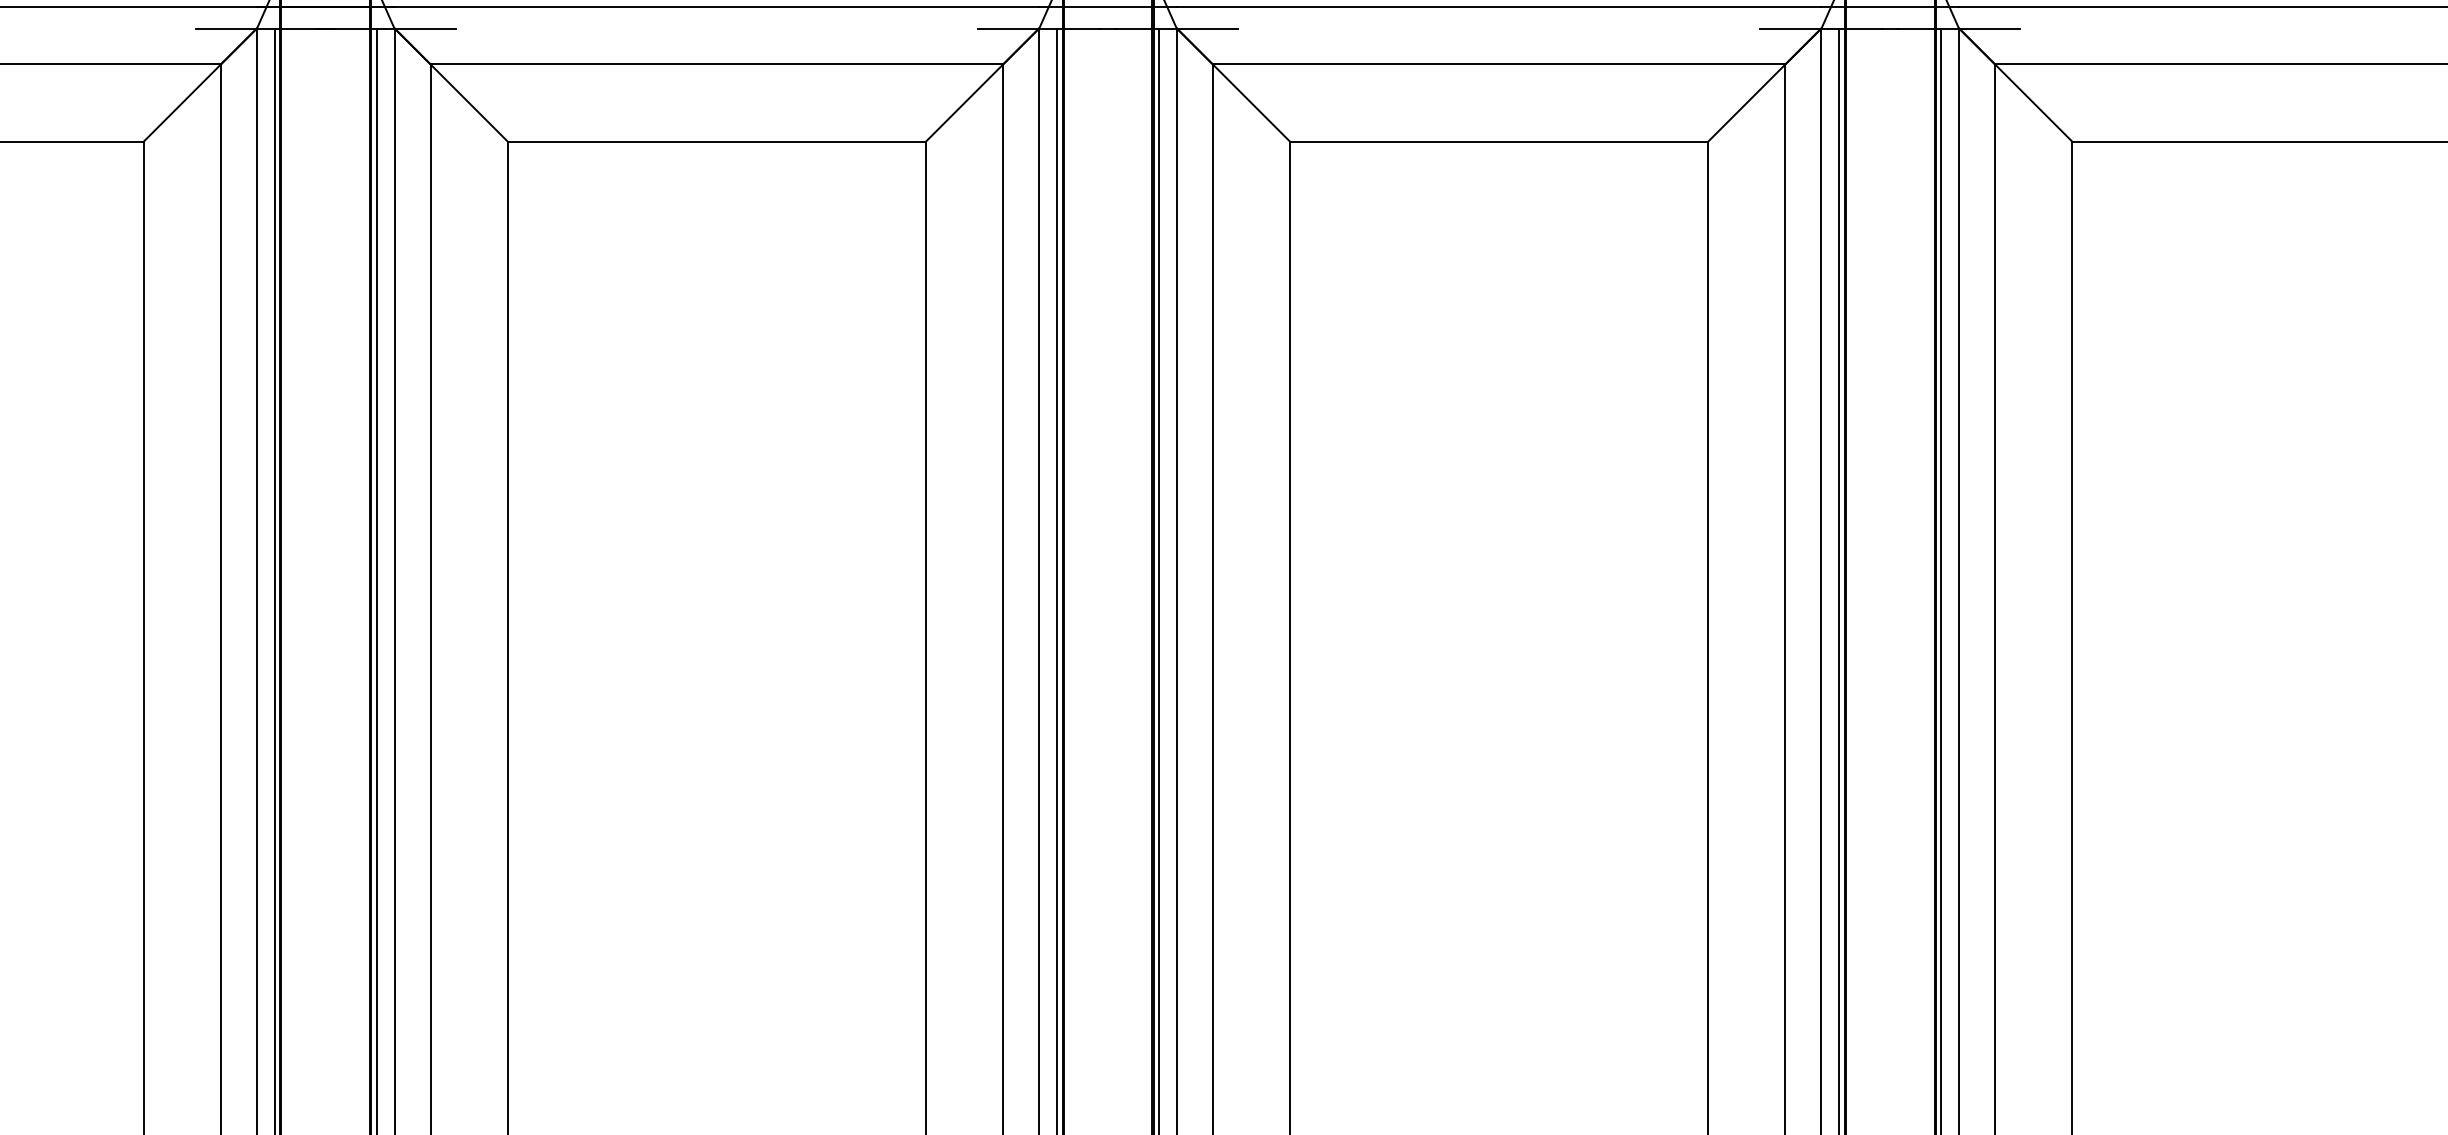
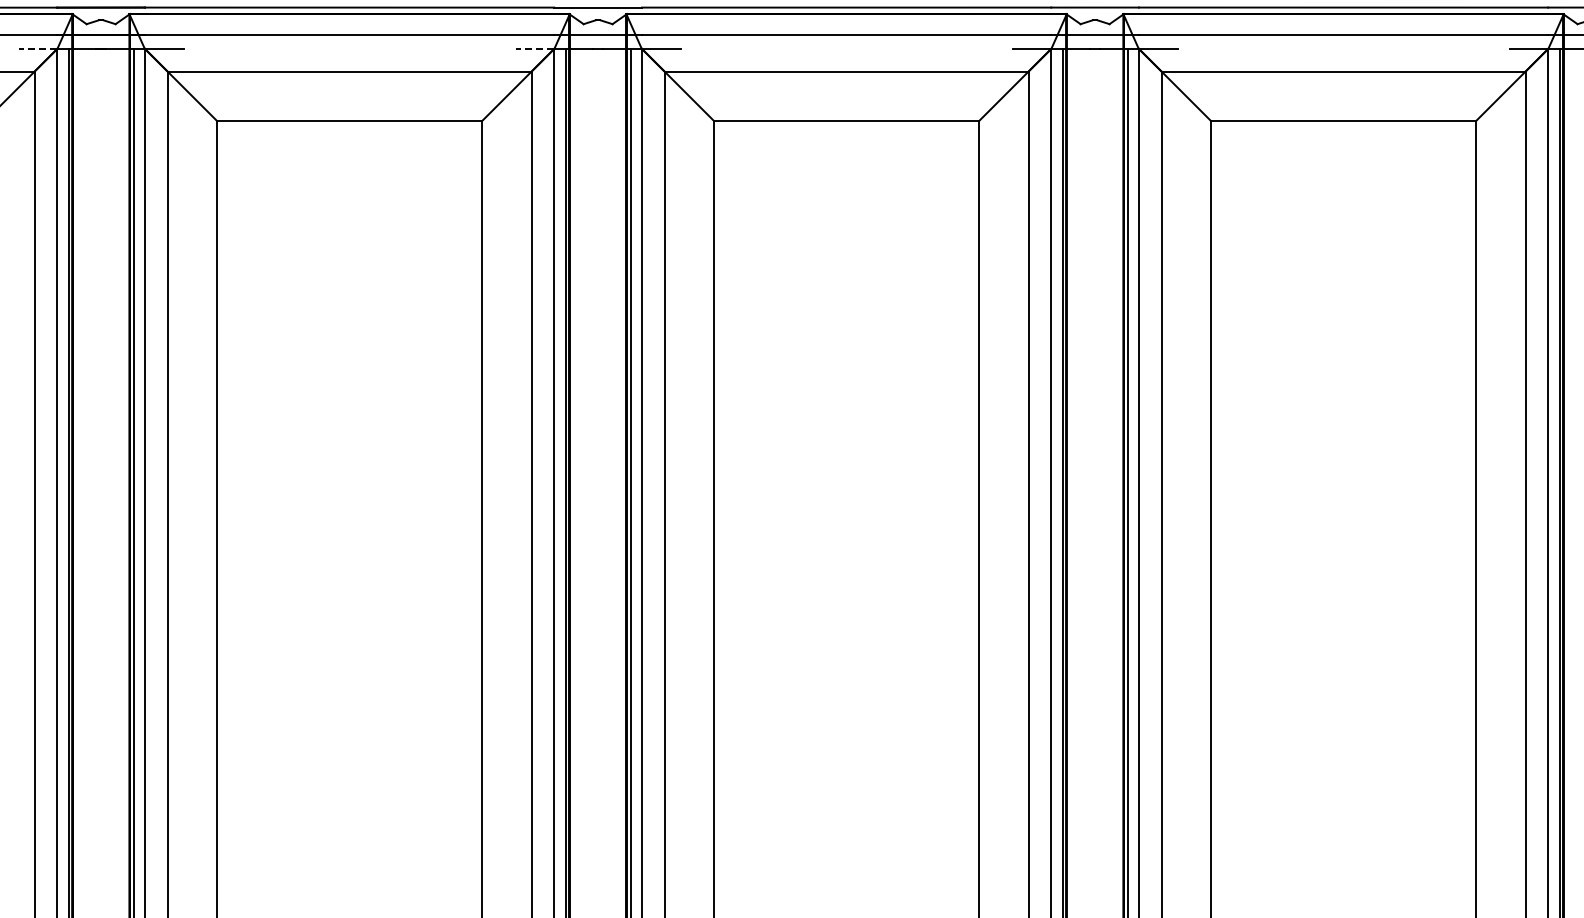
line: (225, 27) -> (37, 48), solid -> dashed
line: (1007, 27) -> (534, 48), solid -> dashed

